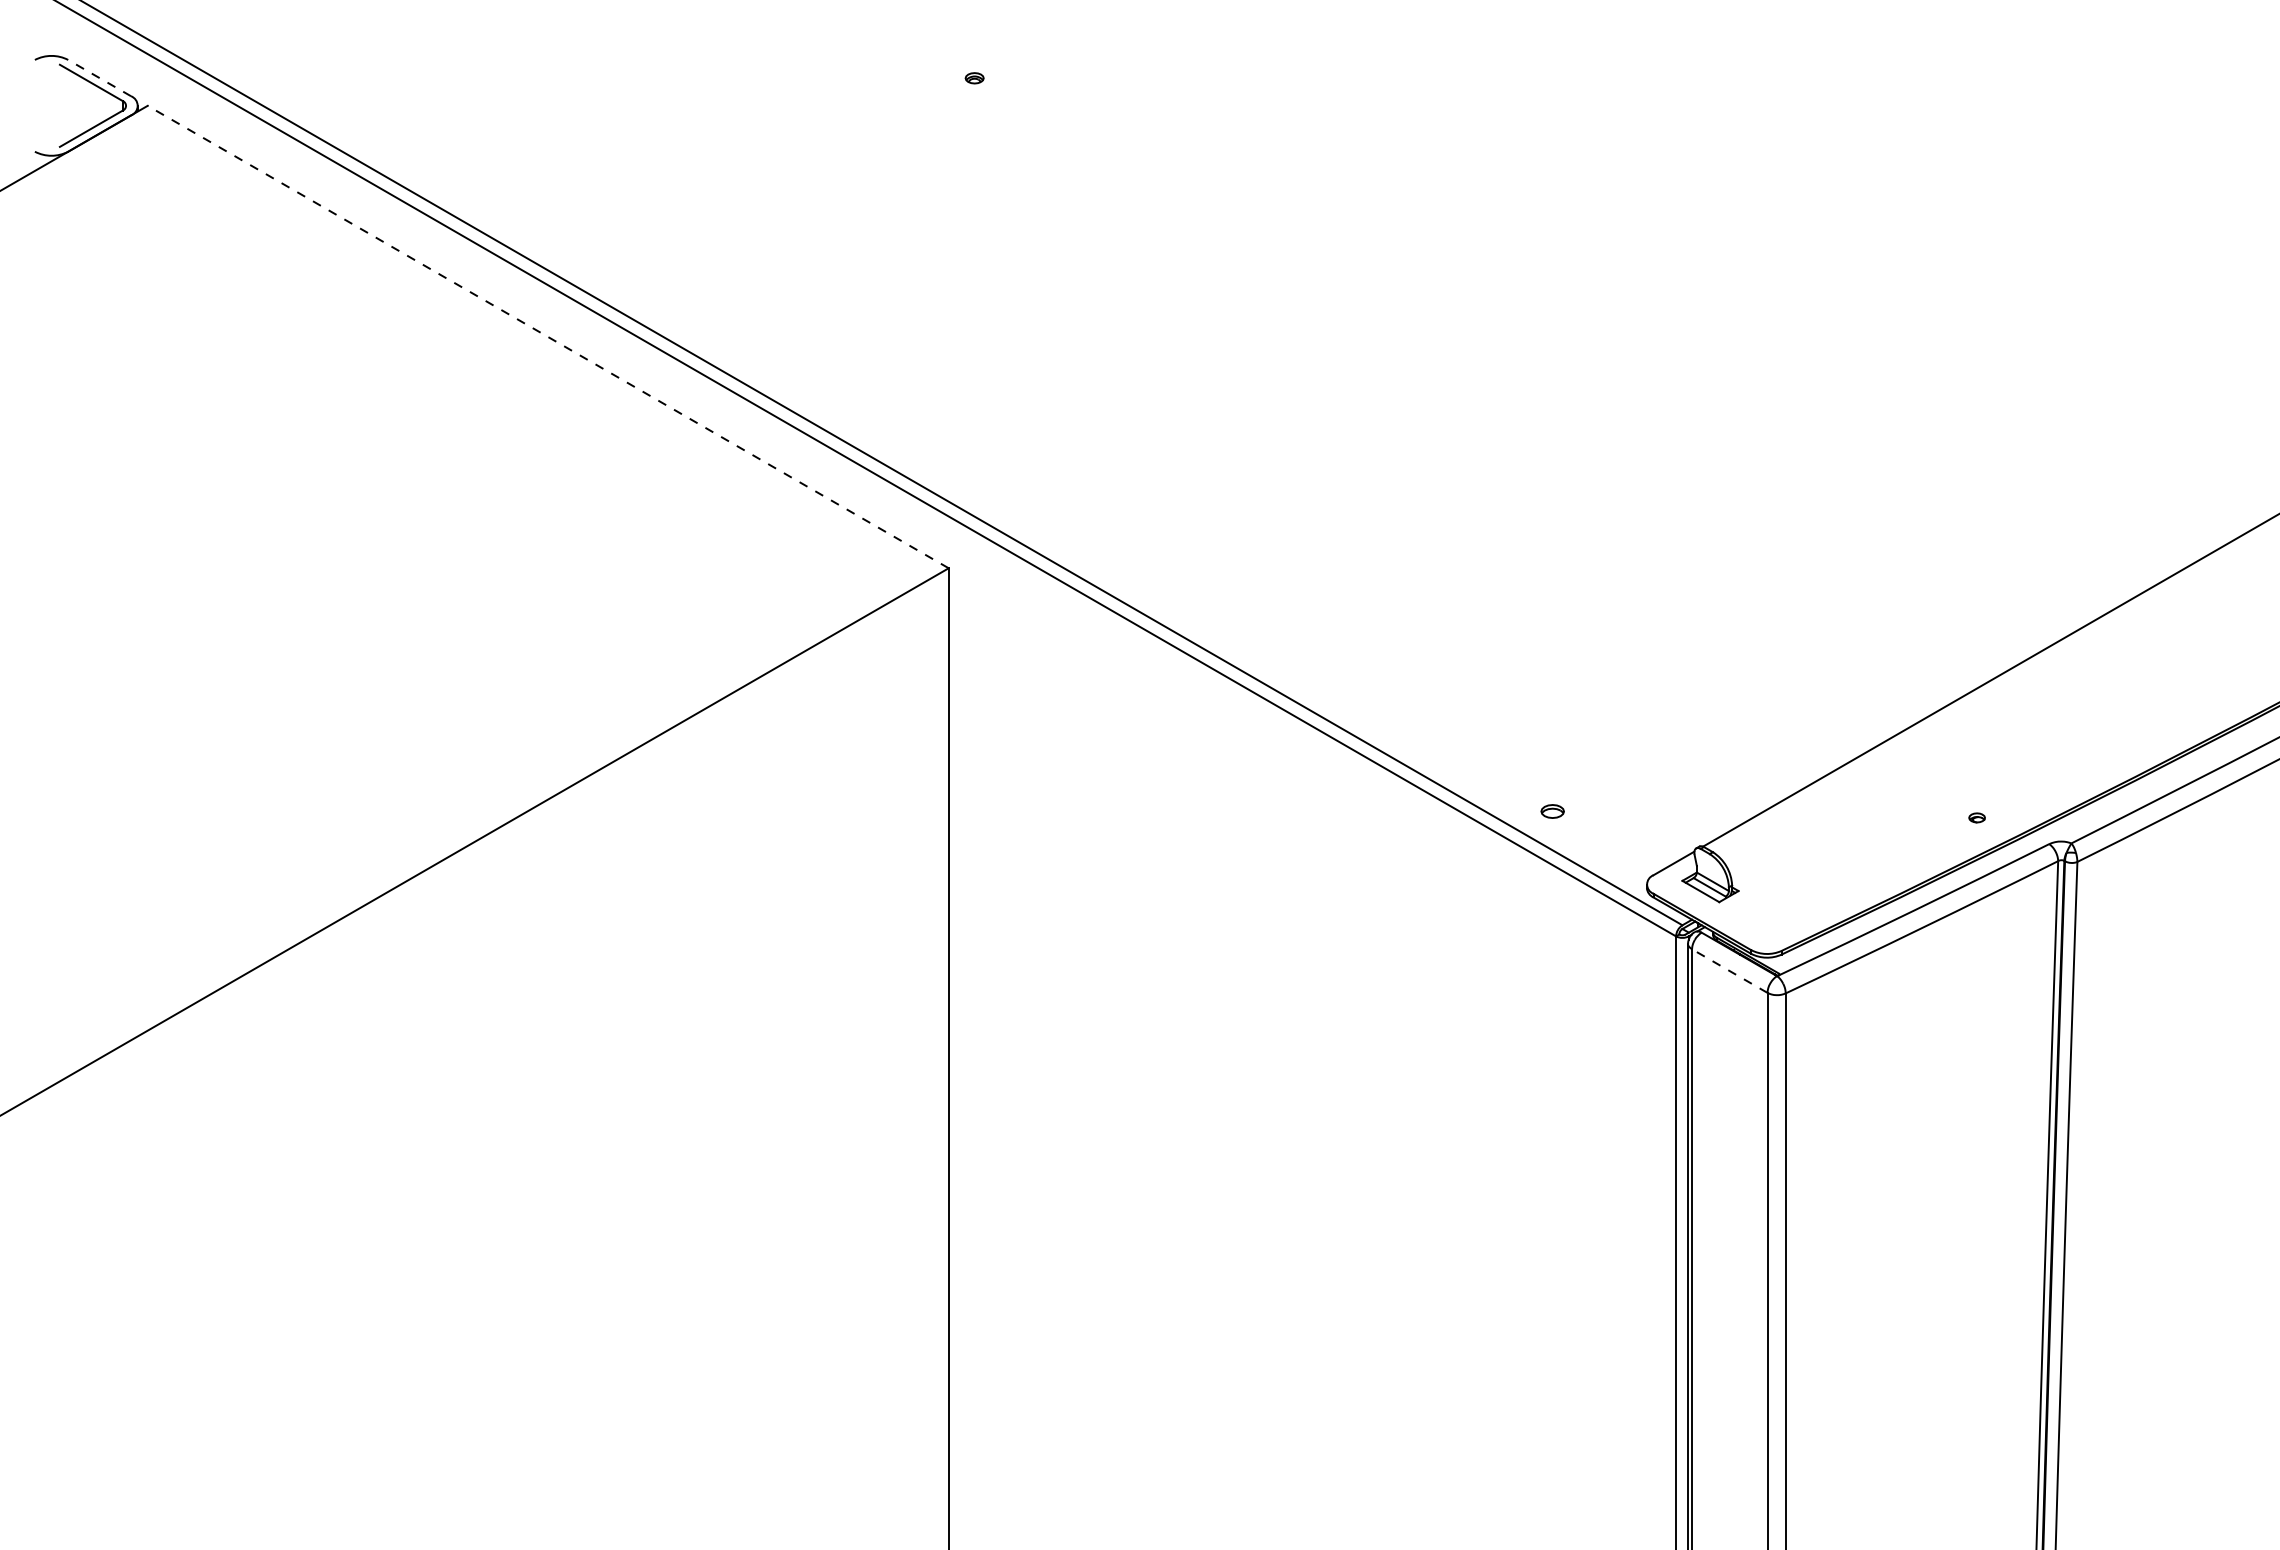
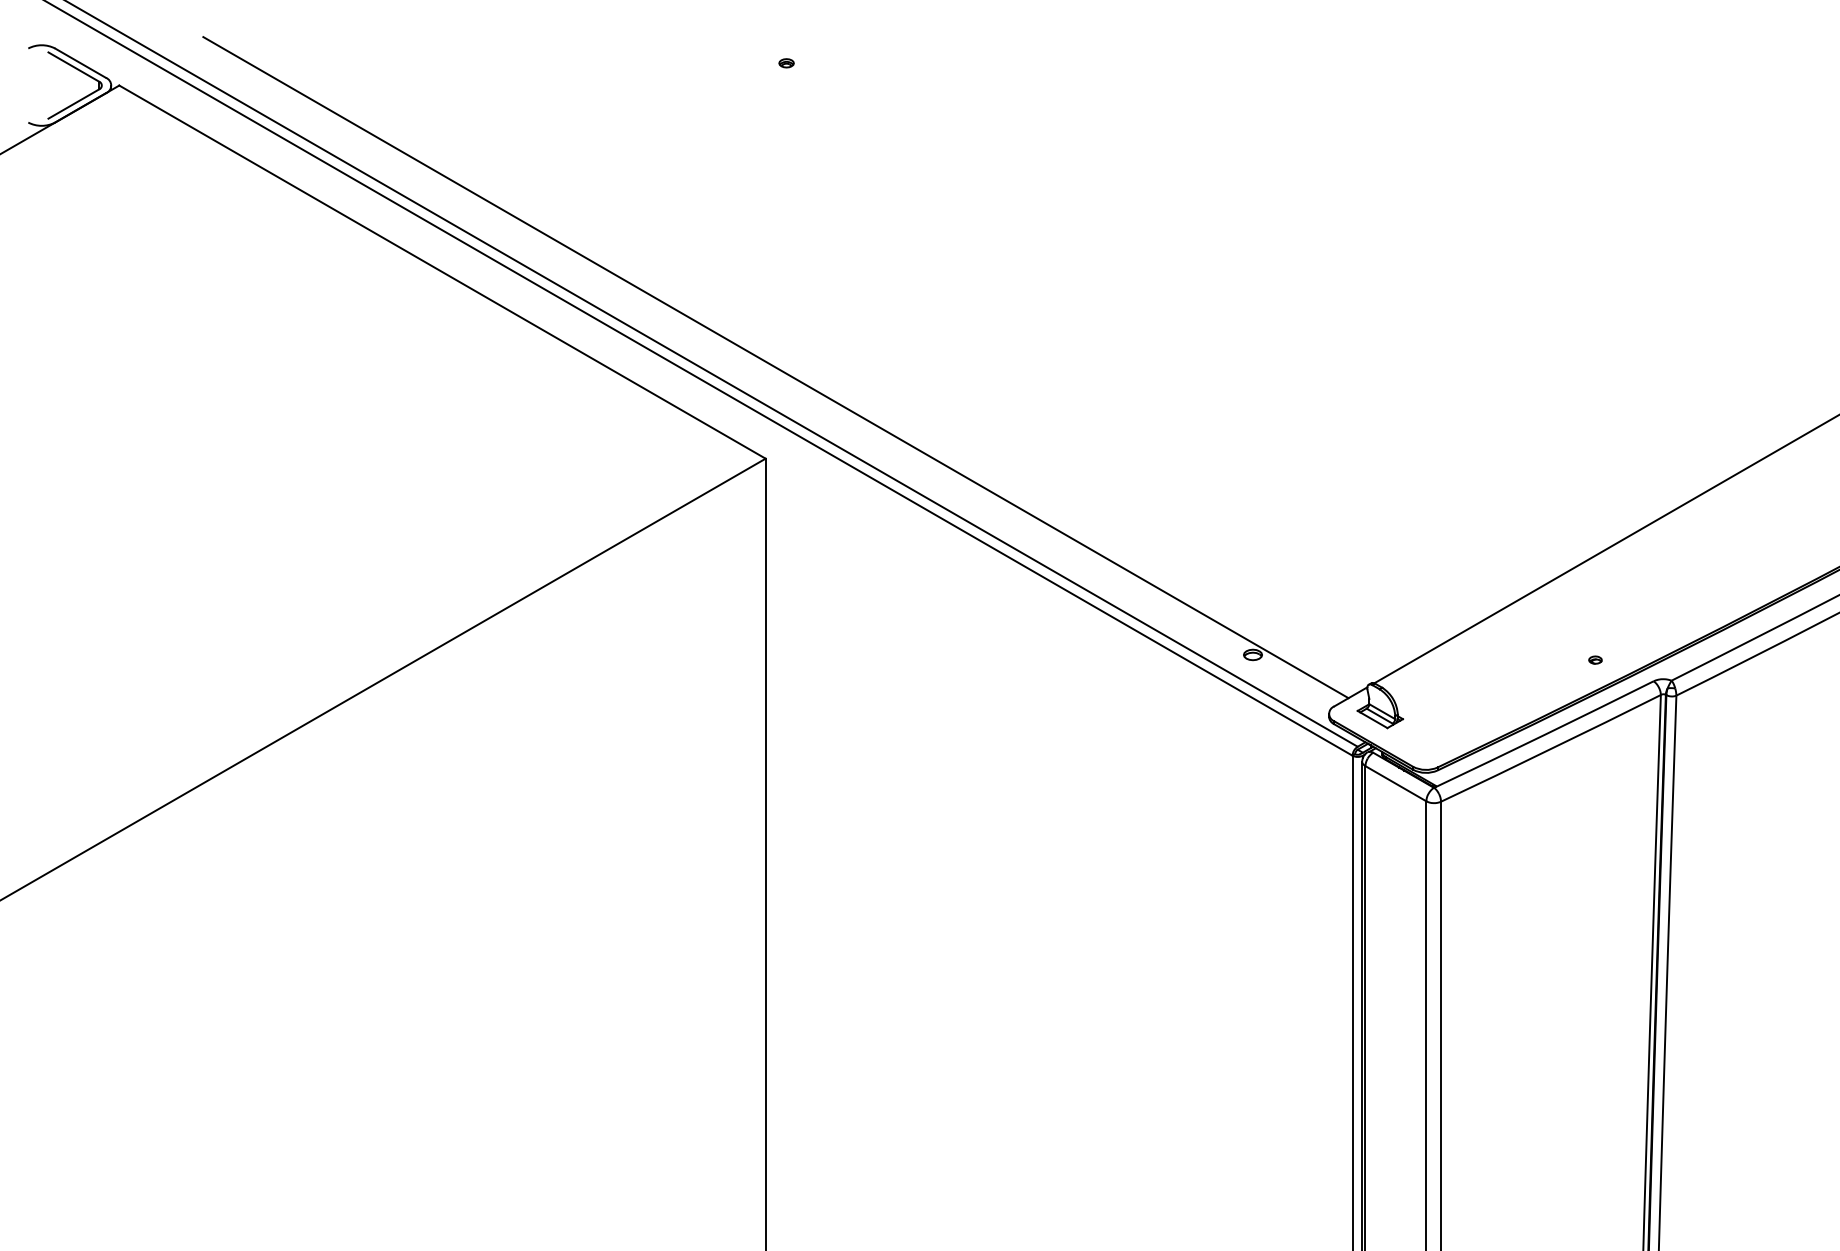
line: (99, 77) -> (80, 62), dashed -> solid
line: (548, 336) -> (442, 271), dashed -> solid
line: (960, 455) -> (775, 367), added
line: (1729, 970) -> (1395, 783), dashed -> solid

